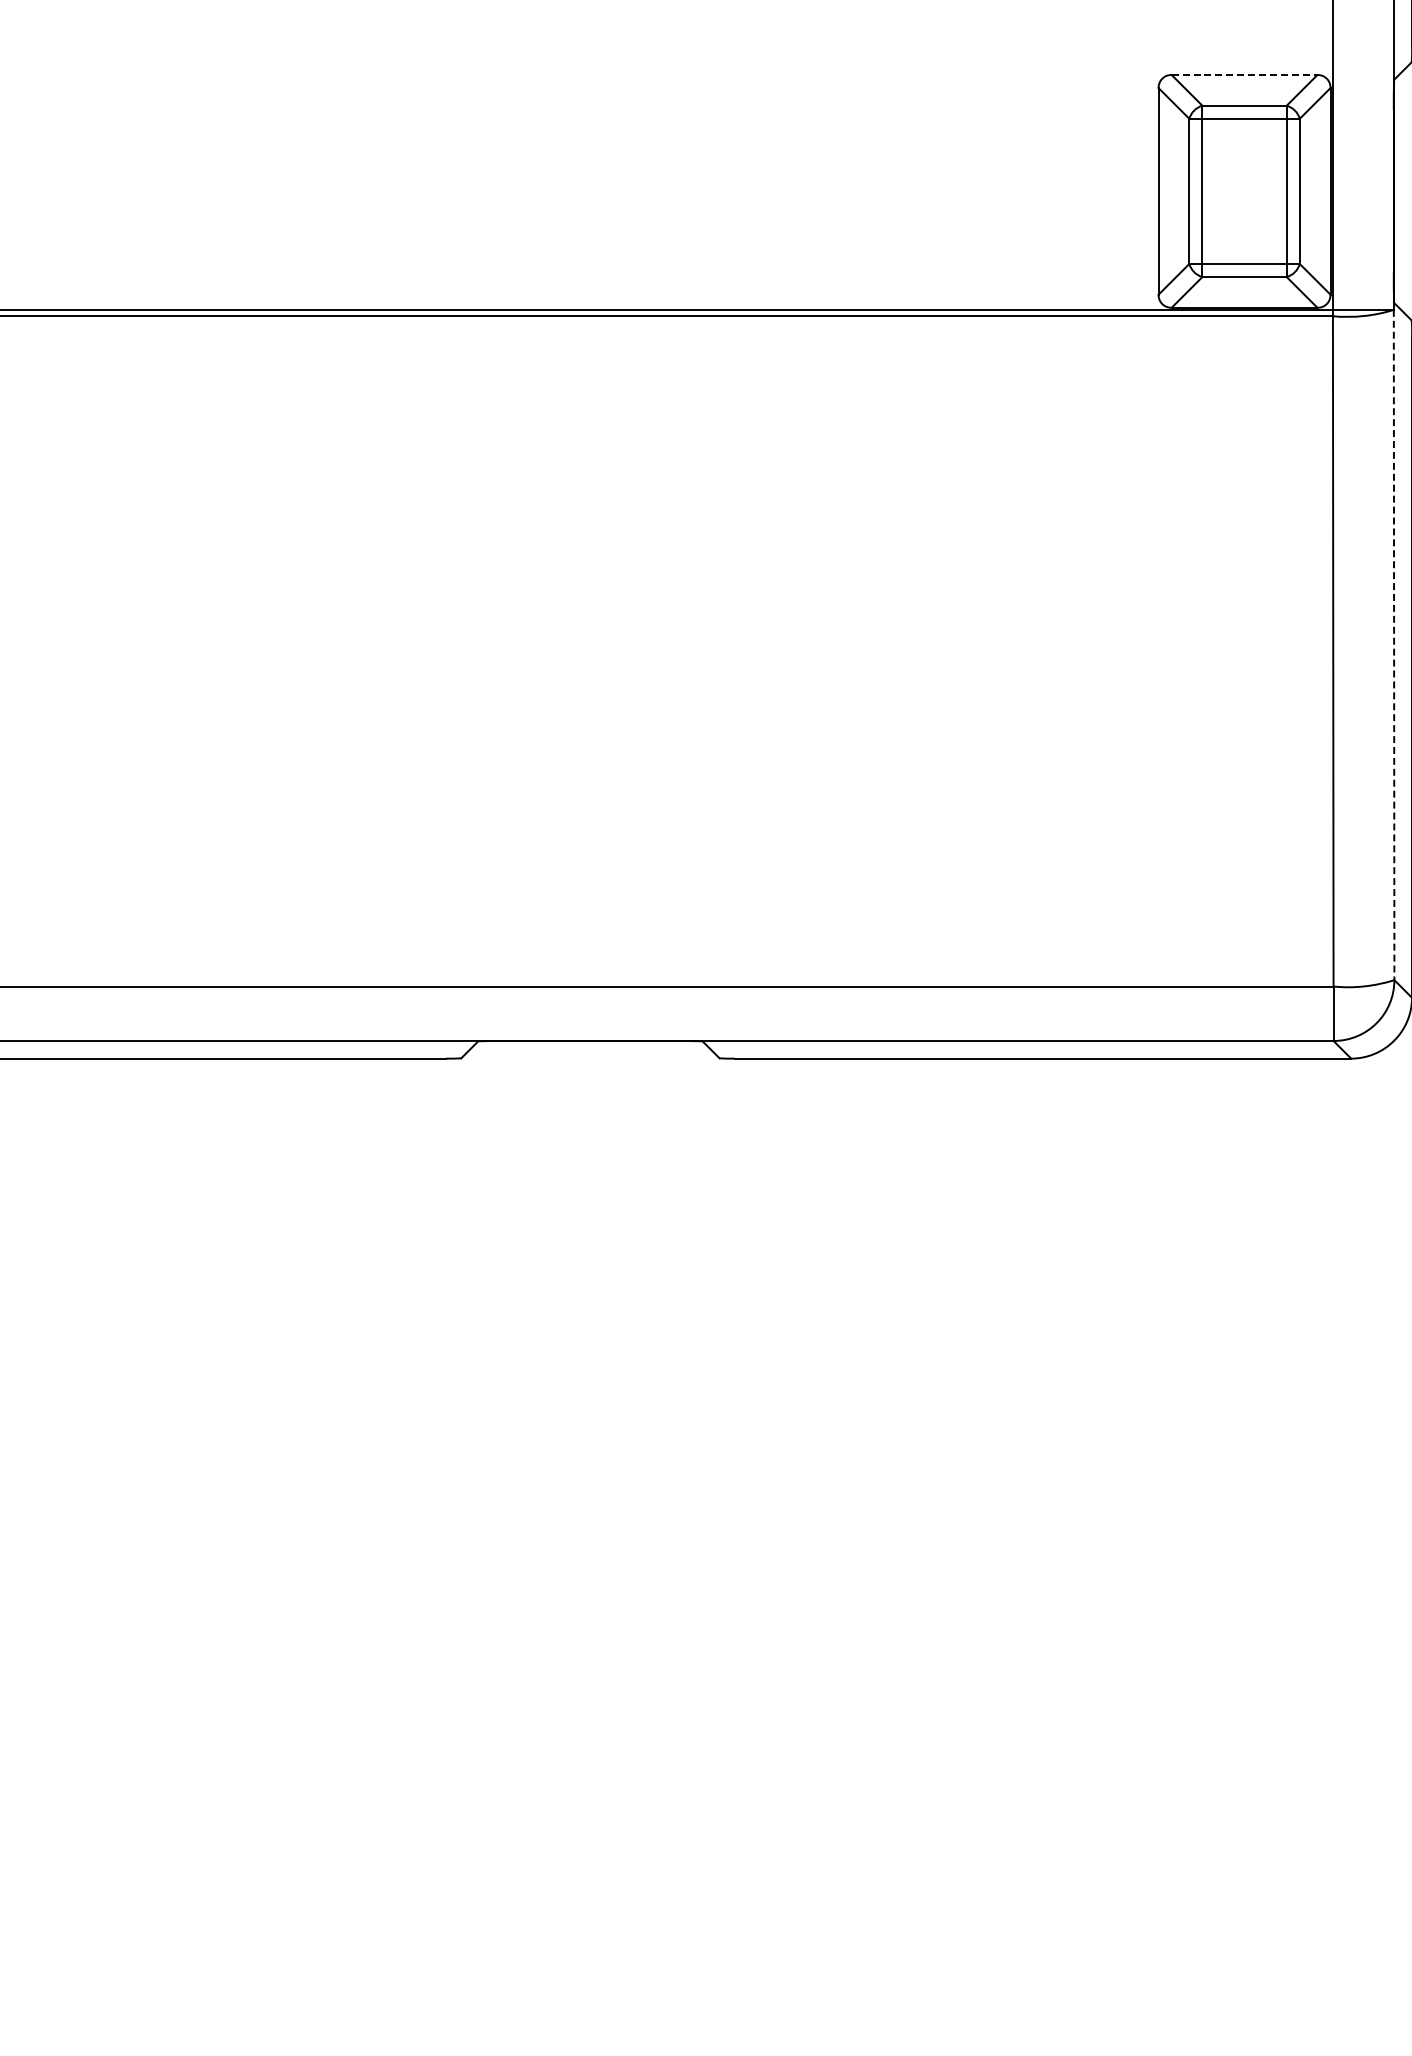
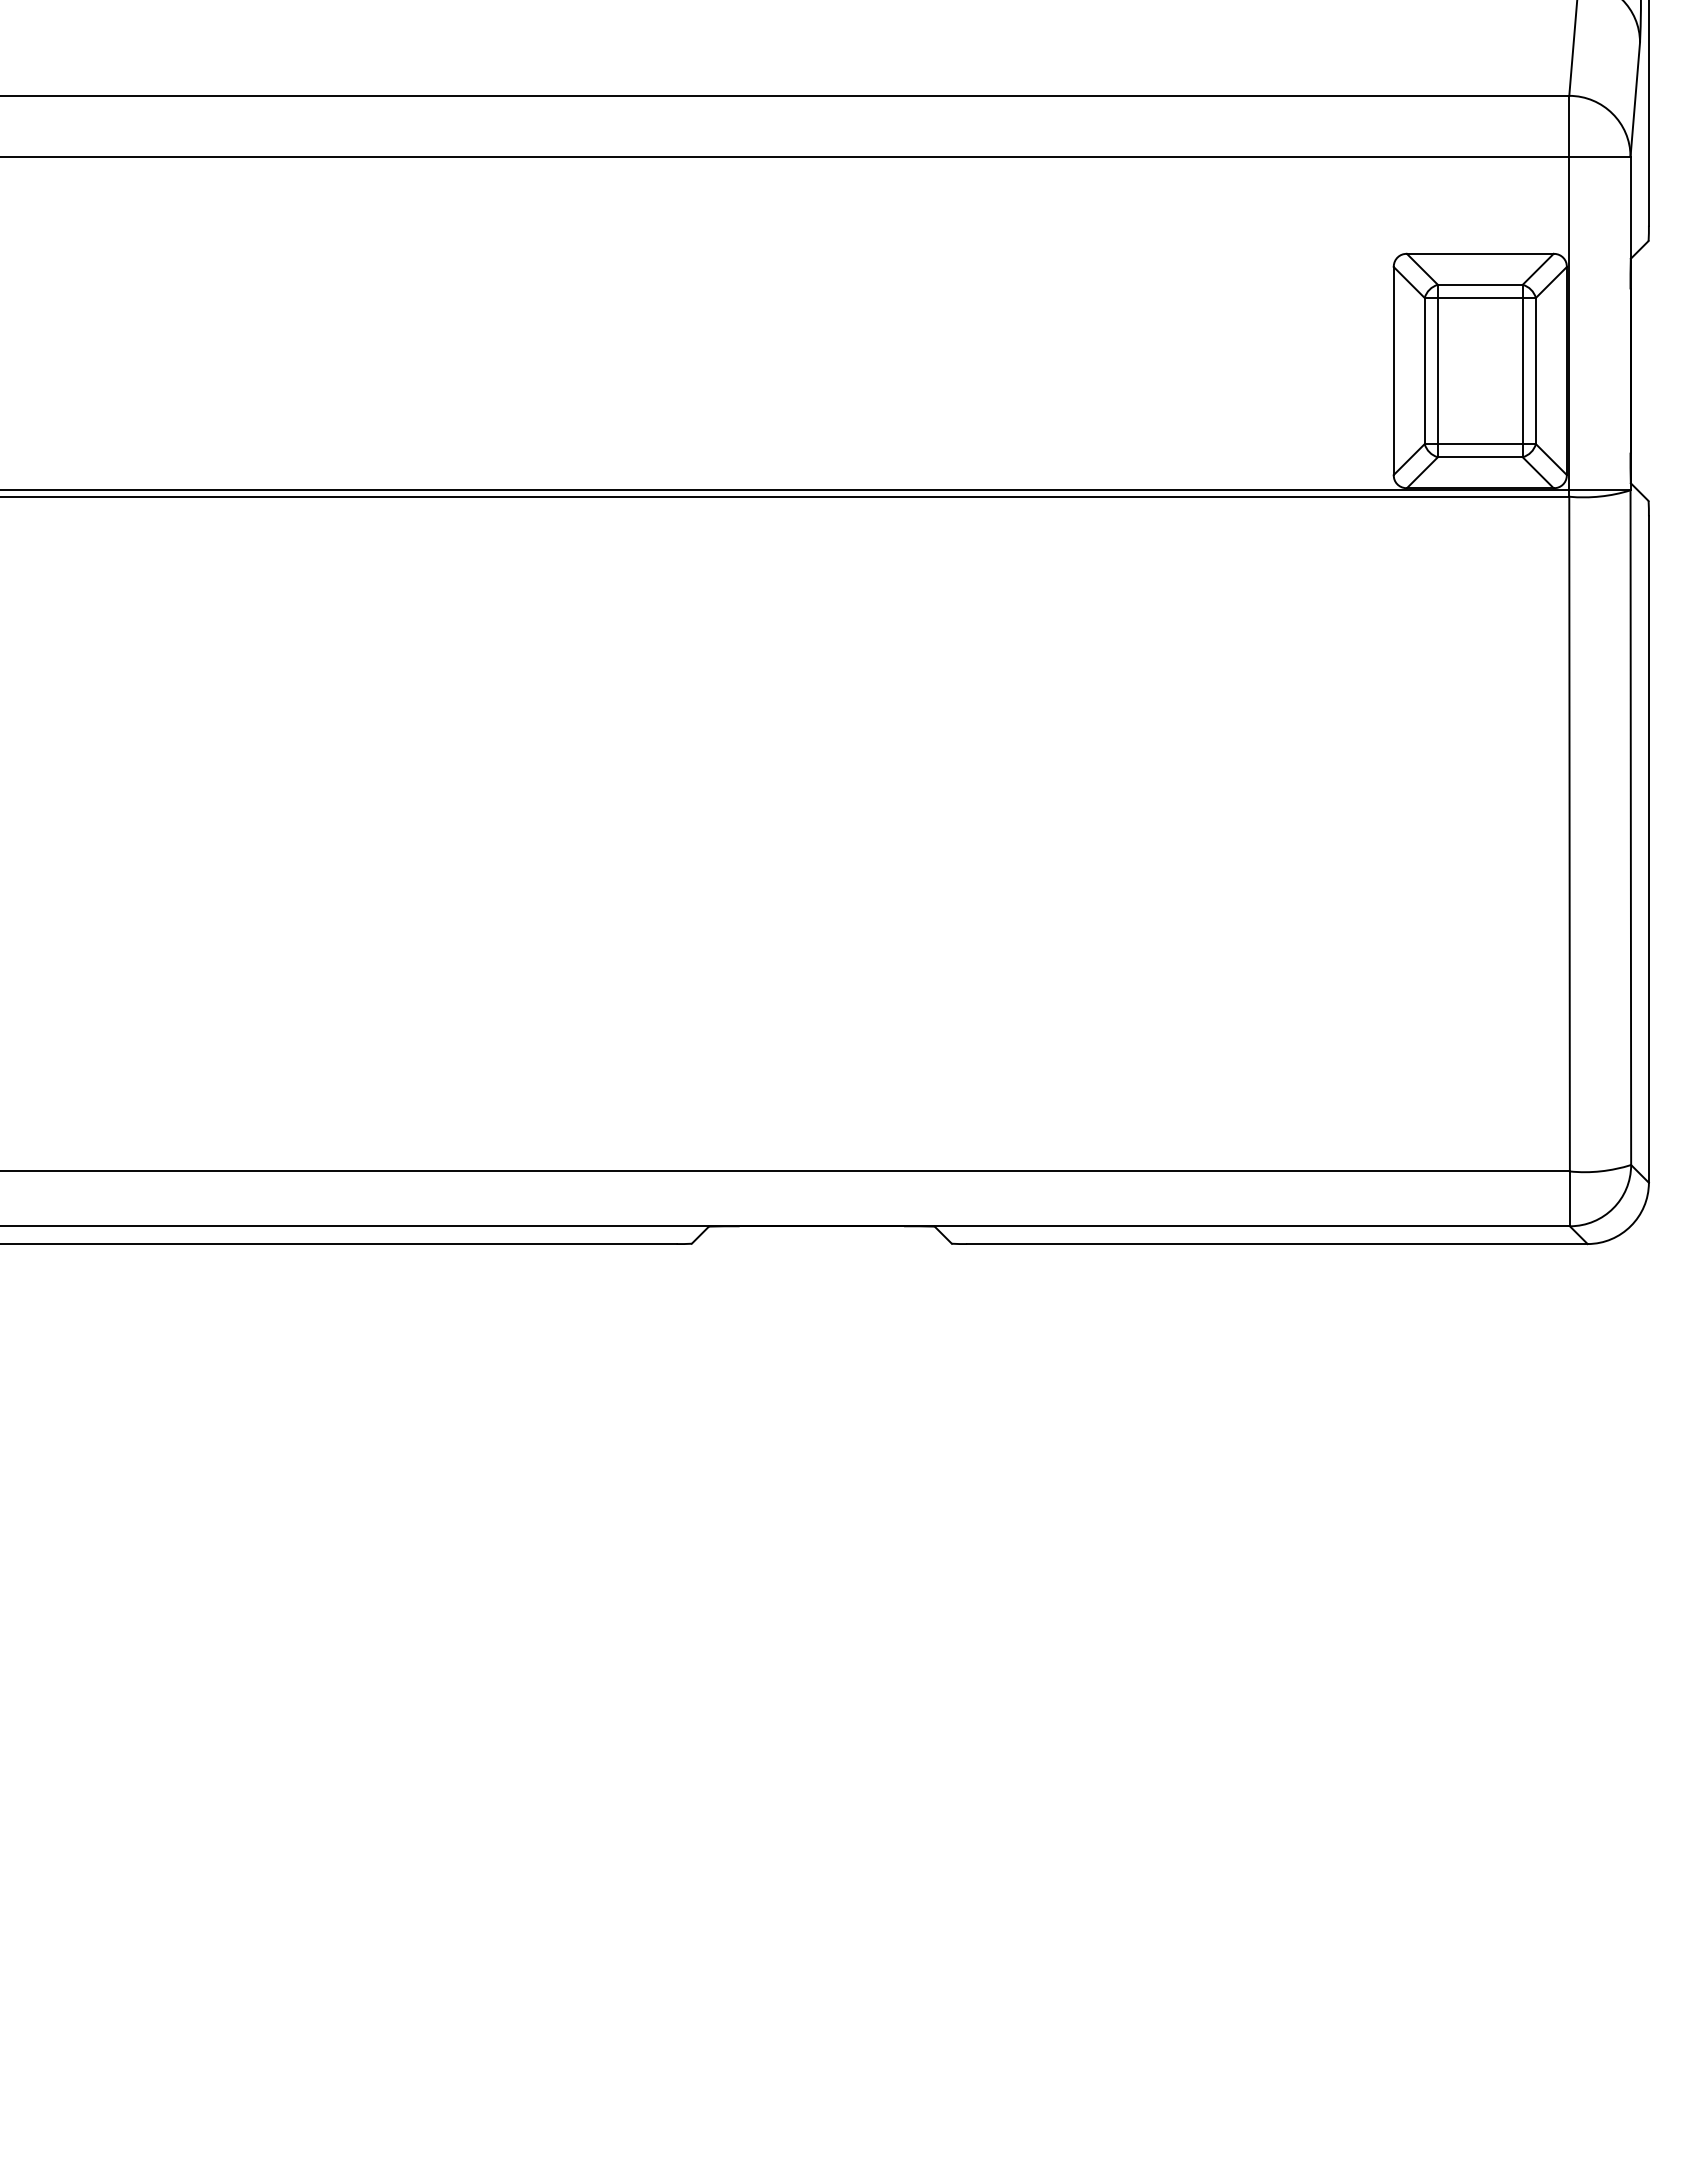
line: (1244, 74) -> (1480, 253), dashed -> solid
line: (1393, 645) -> (1630, 828), dashed -> solid

